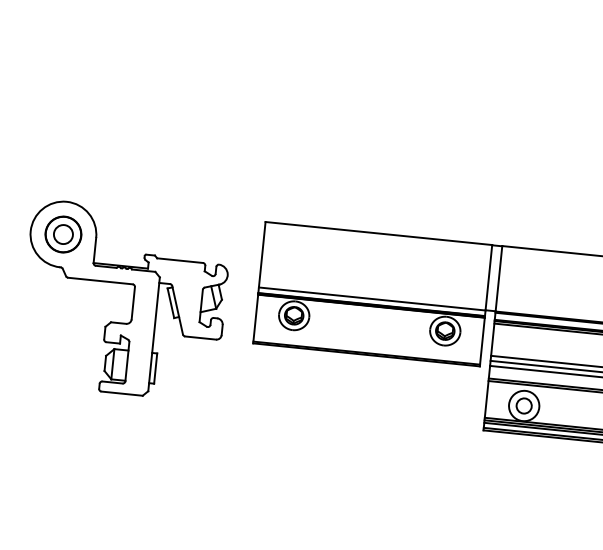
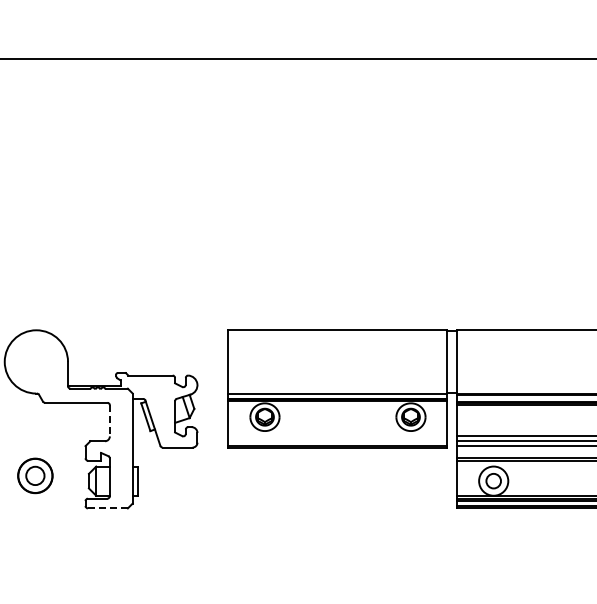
part: (63, 234) -> (35, 475), moved
line: (132, 302) -> (109, 420), solid -> dashed
line: (121, 393) -> (107, 508), solid -> dashed

